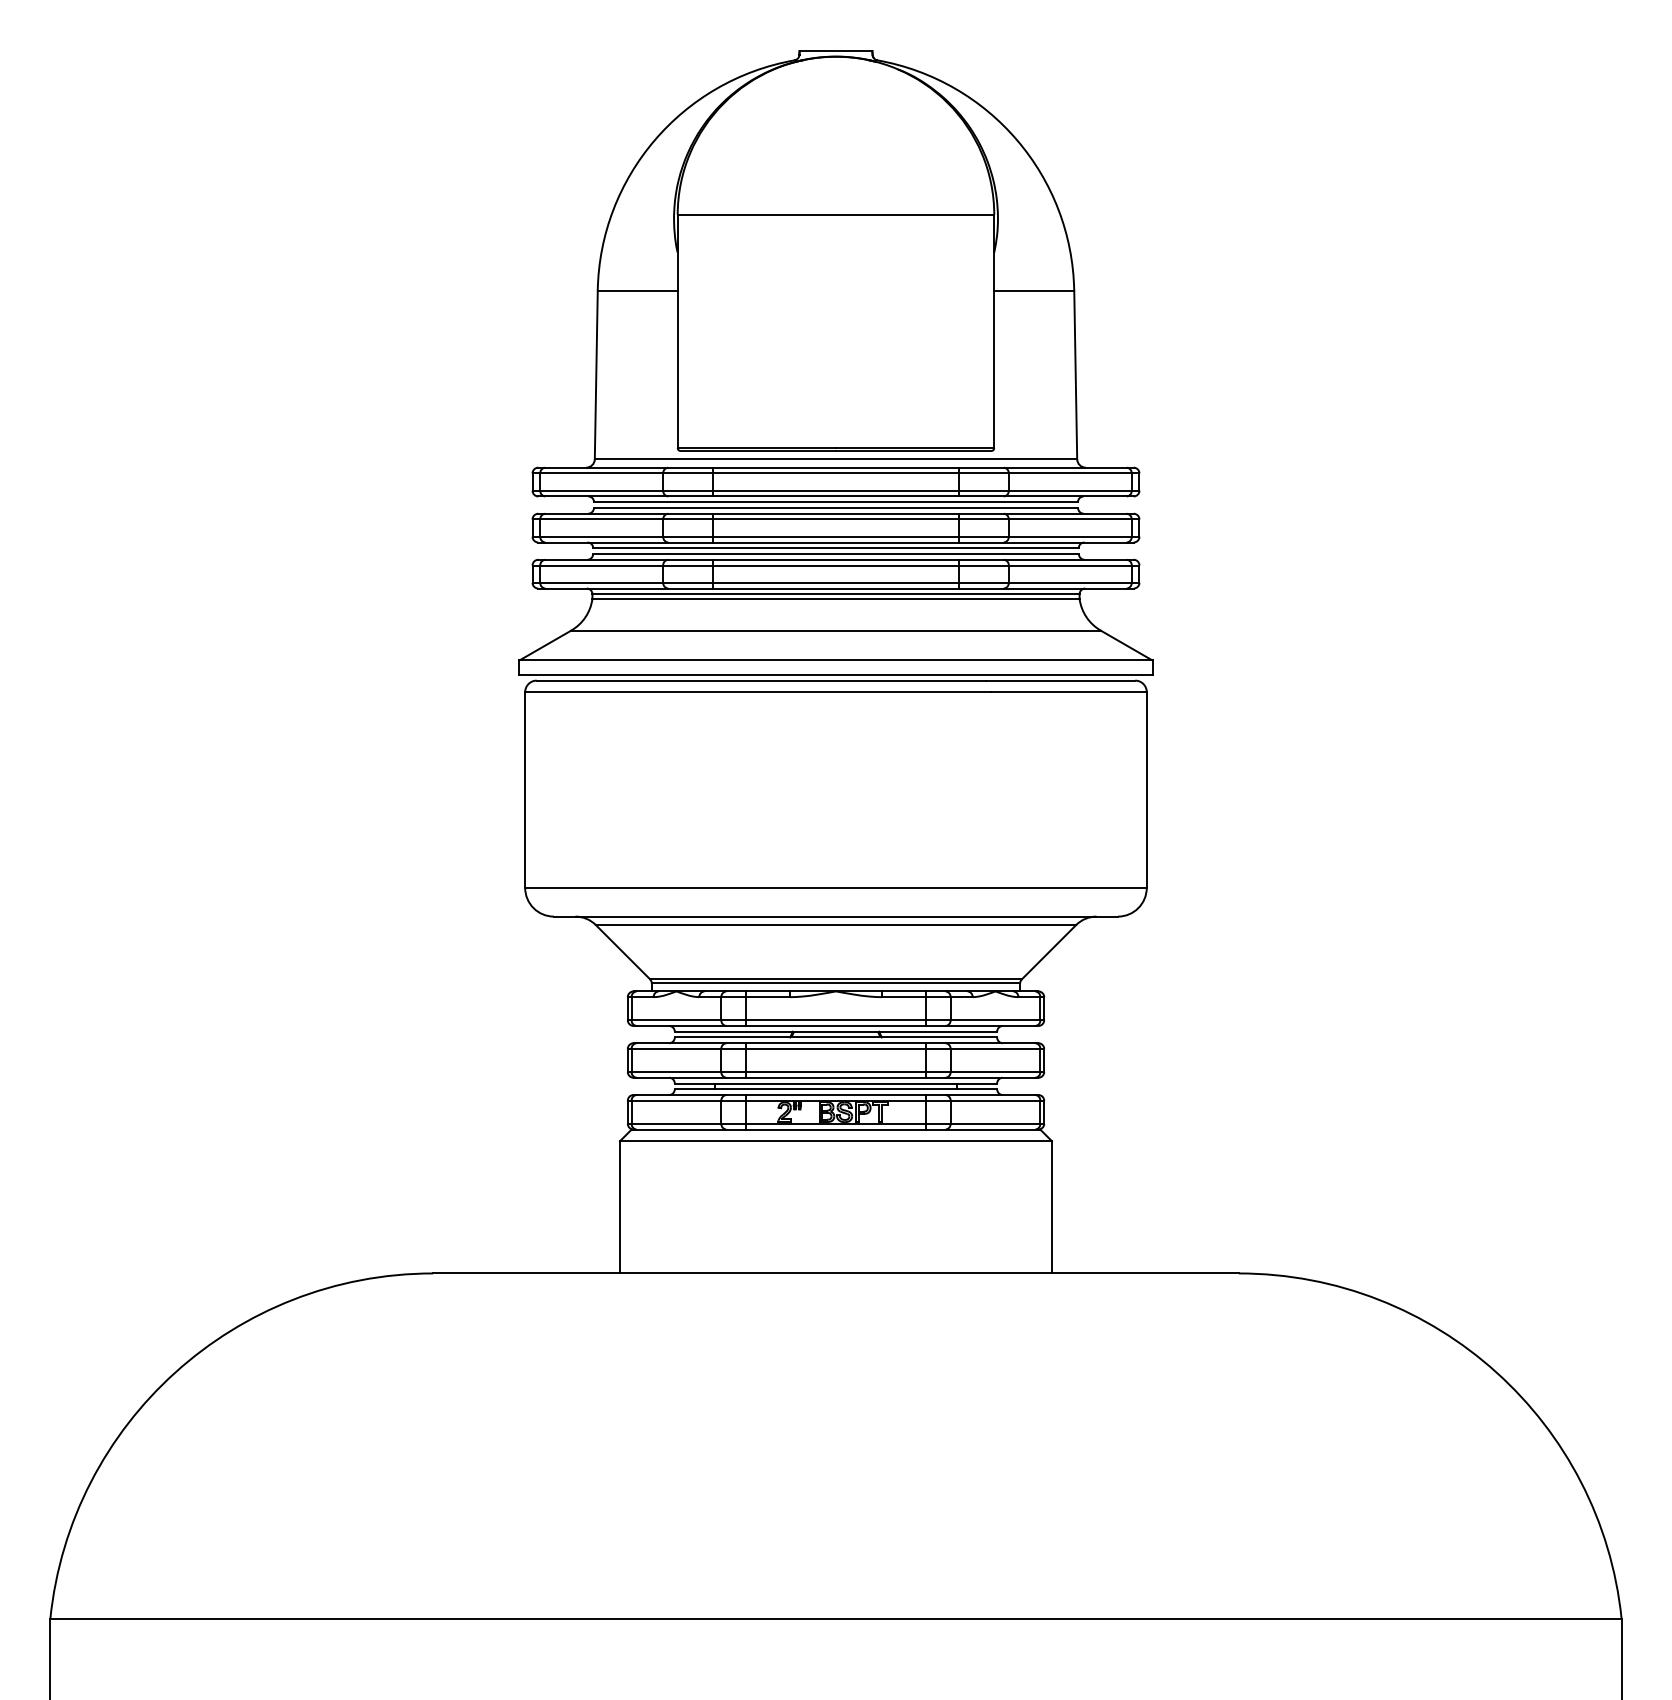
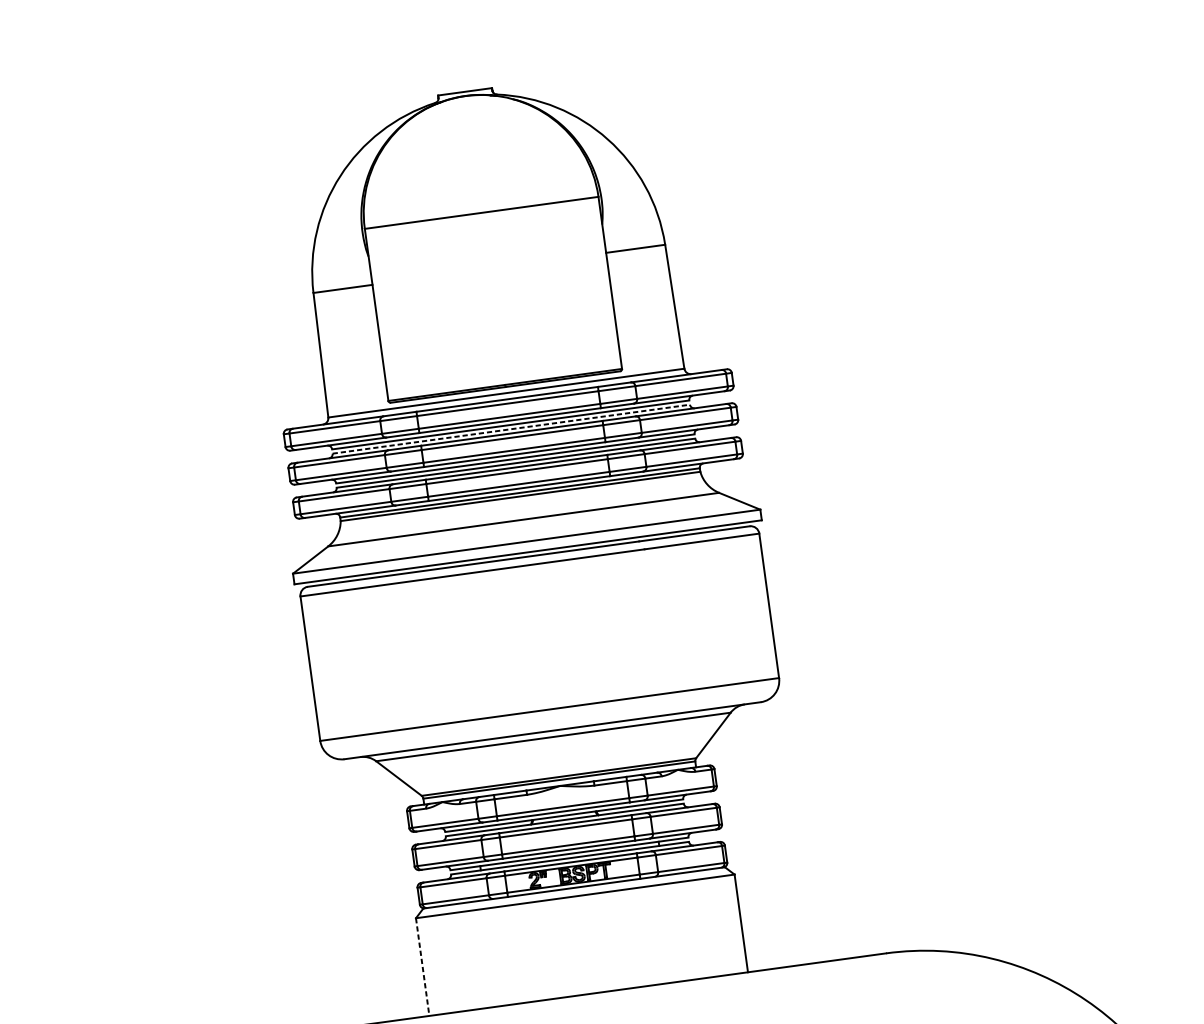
line: (836, 508) -> (511, 429), solid -> dashed
line: (620, 1207) -> (422, 967), solid -> dashed

